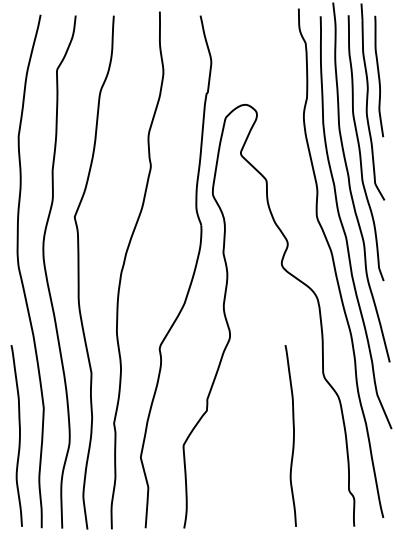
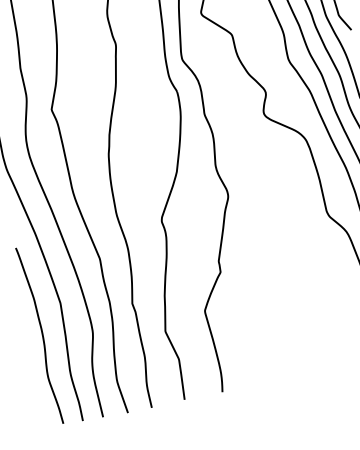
curve: (293, 435) -> (310, 278), removed

